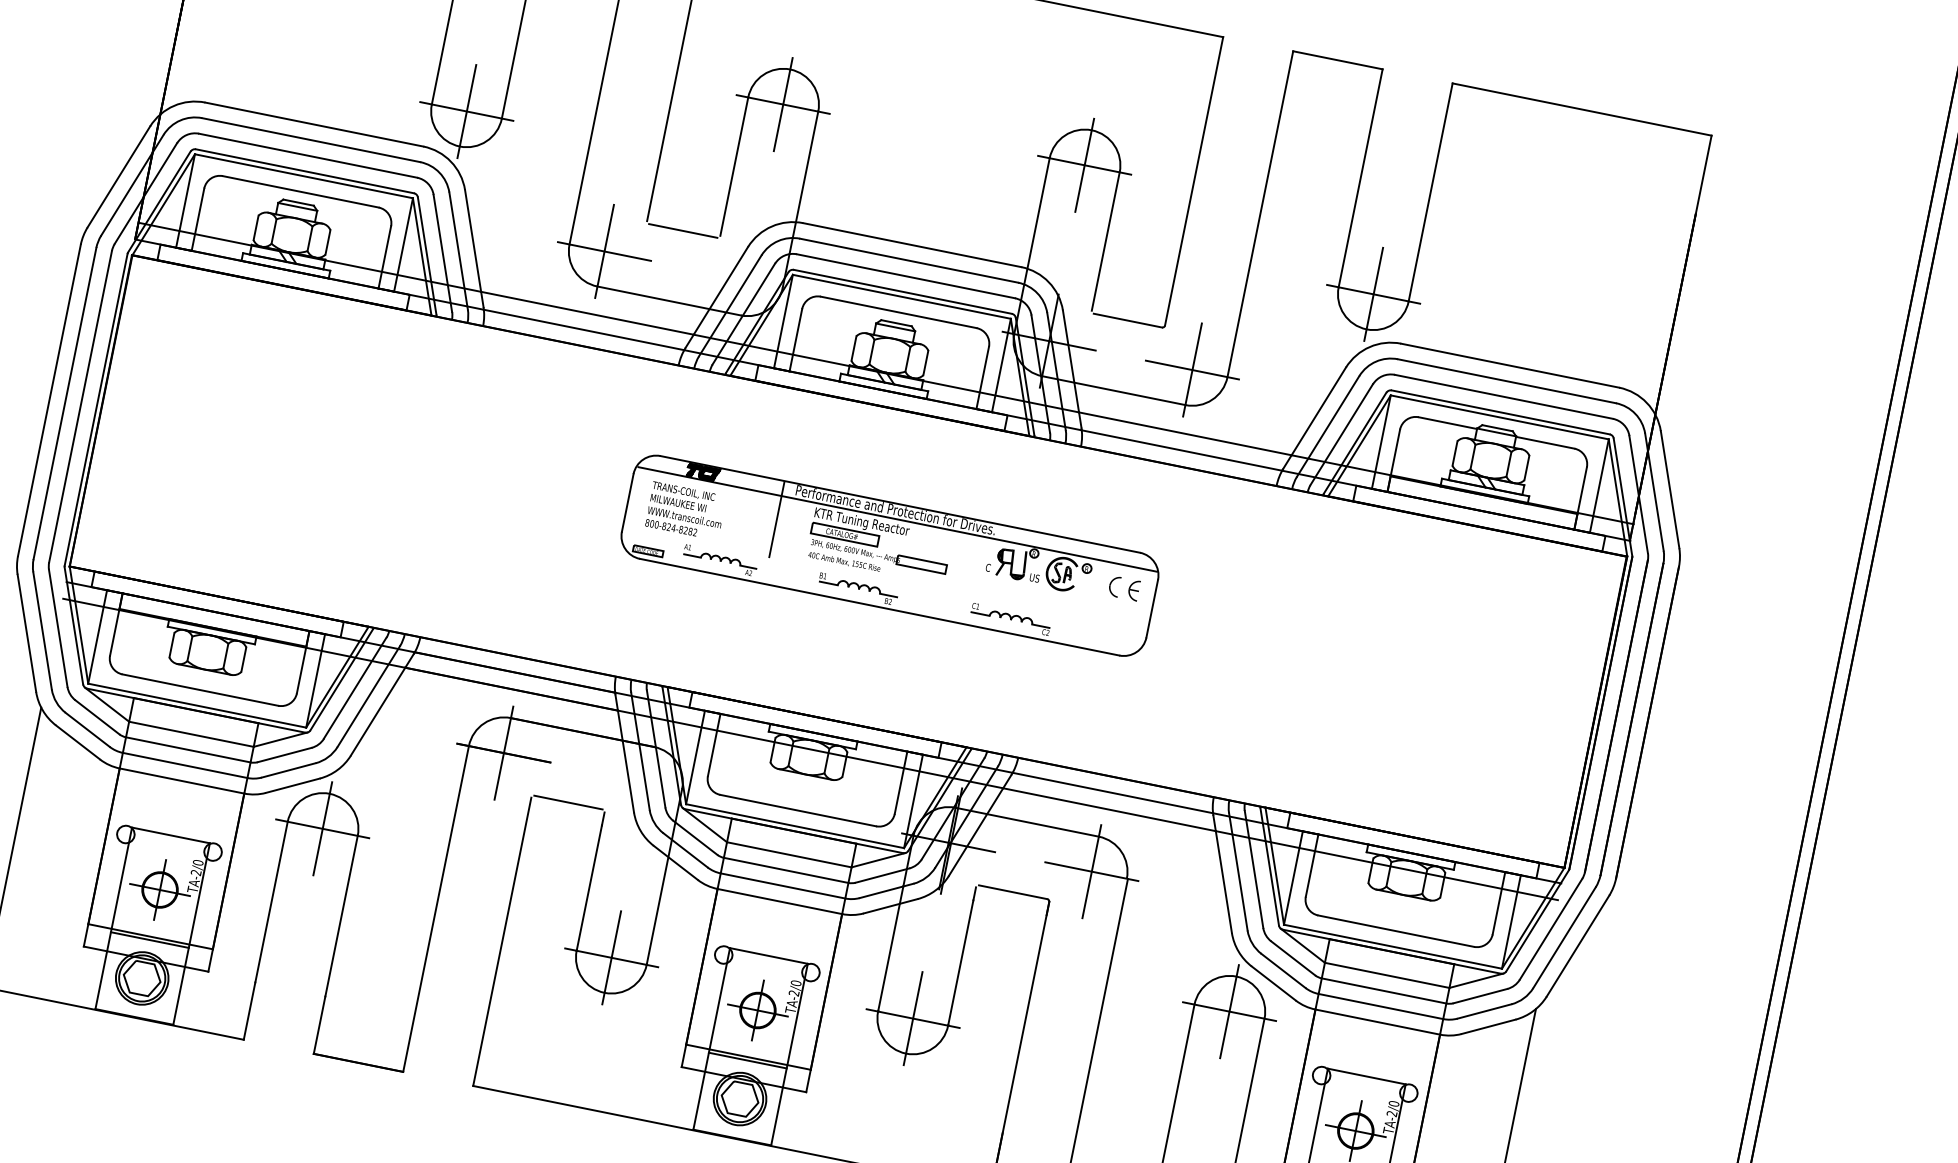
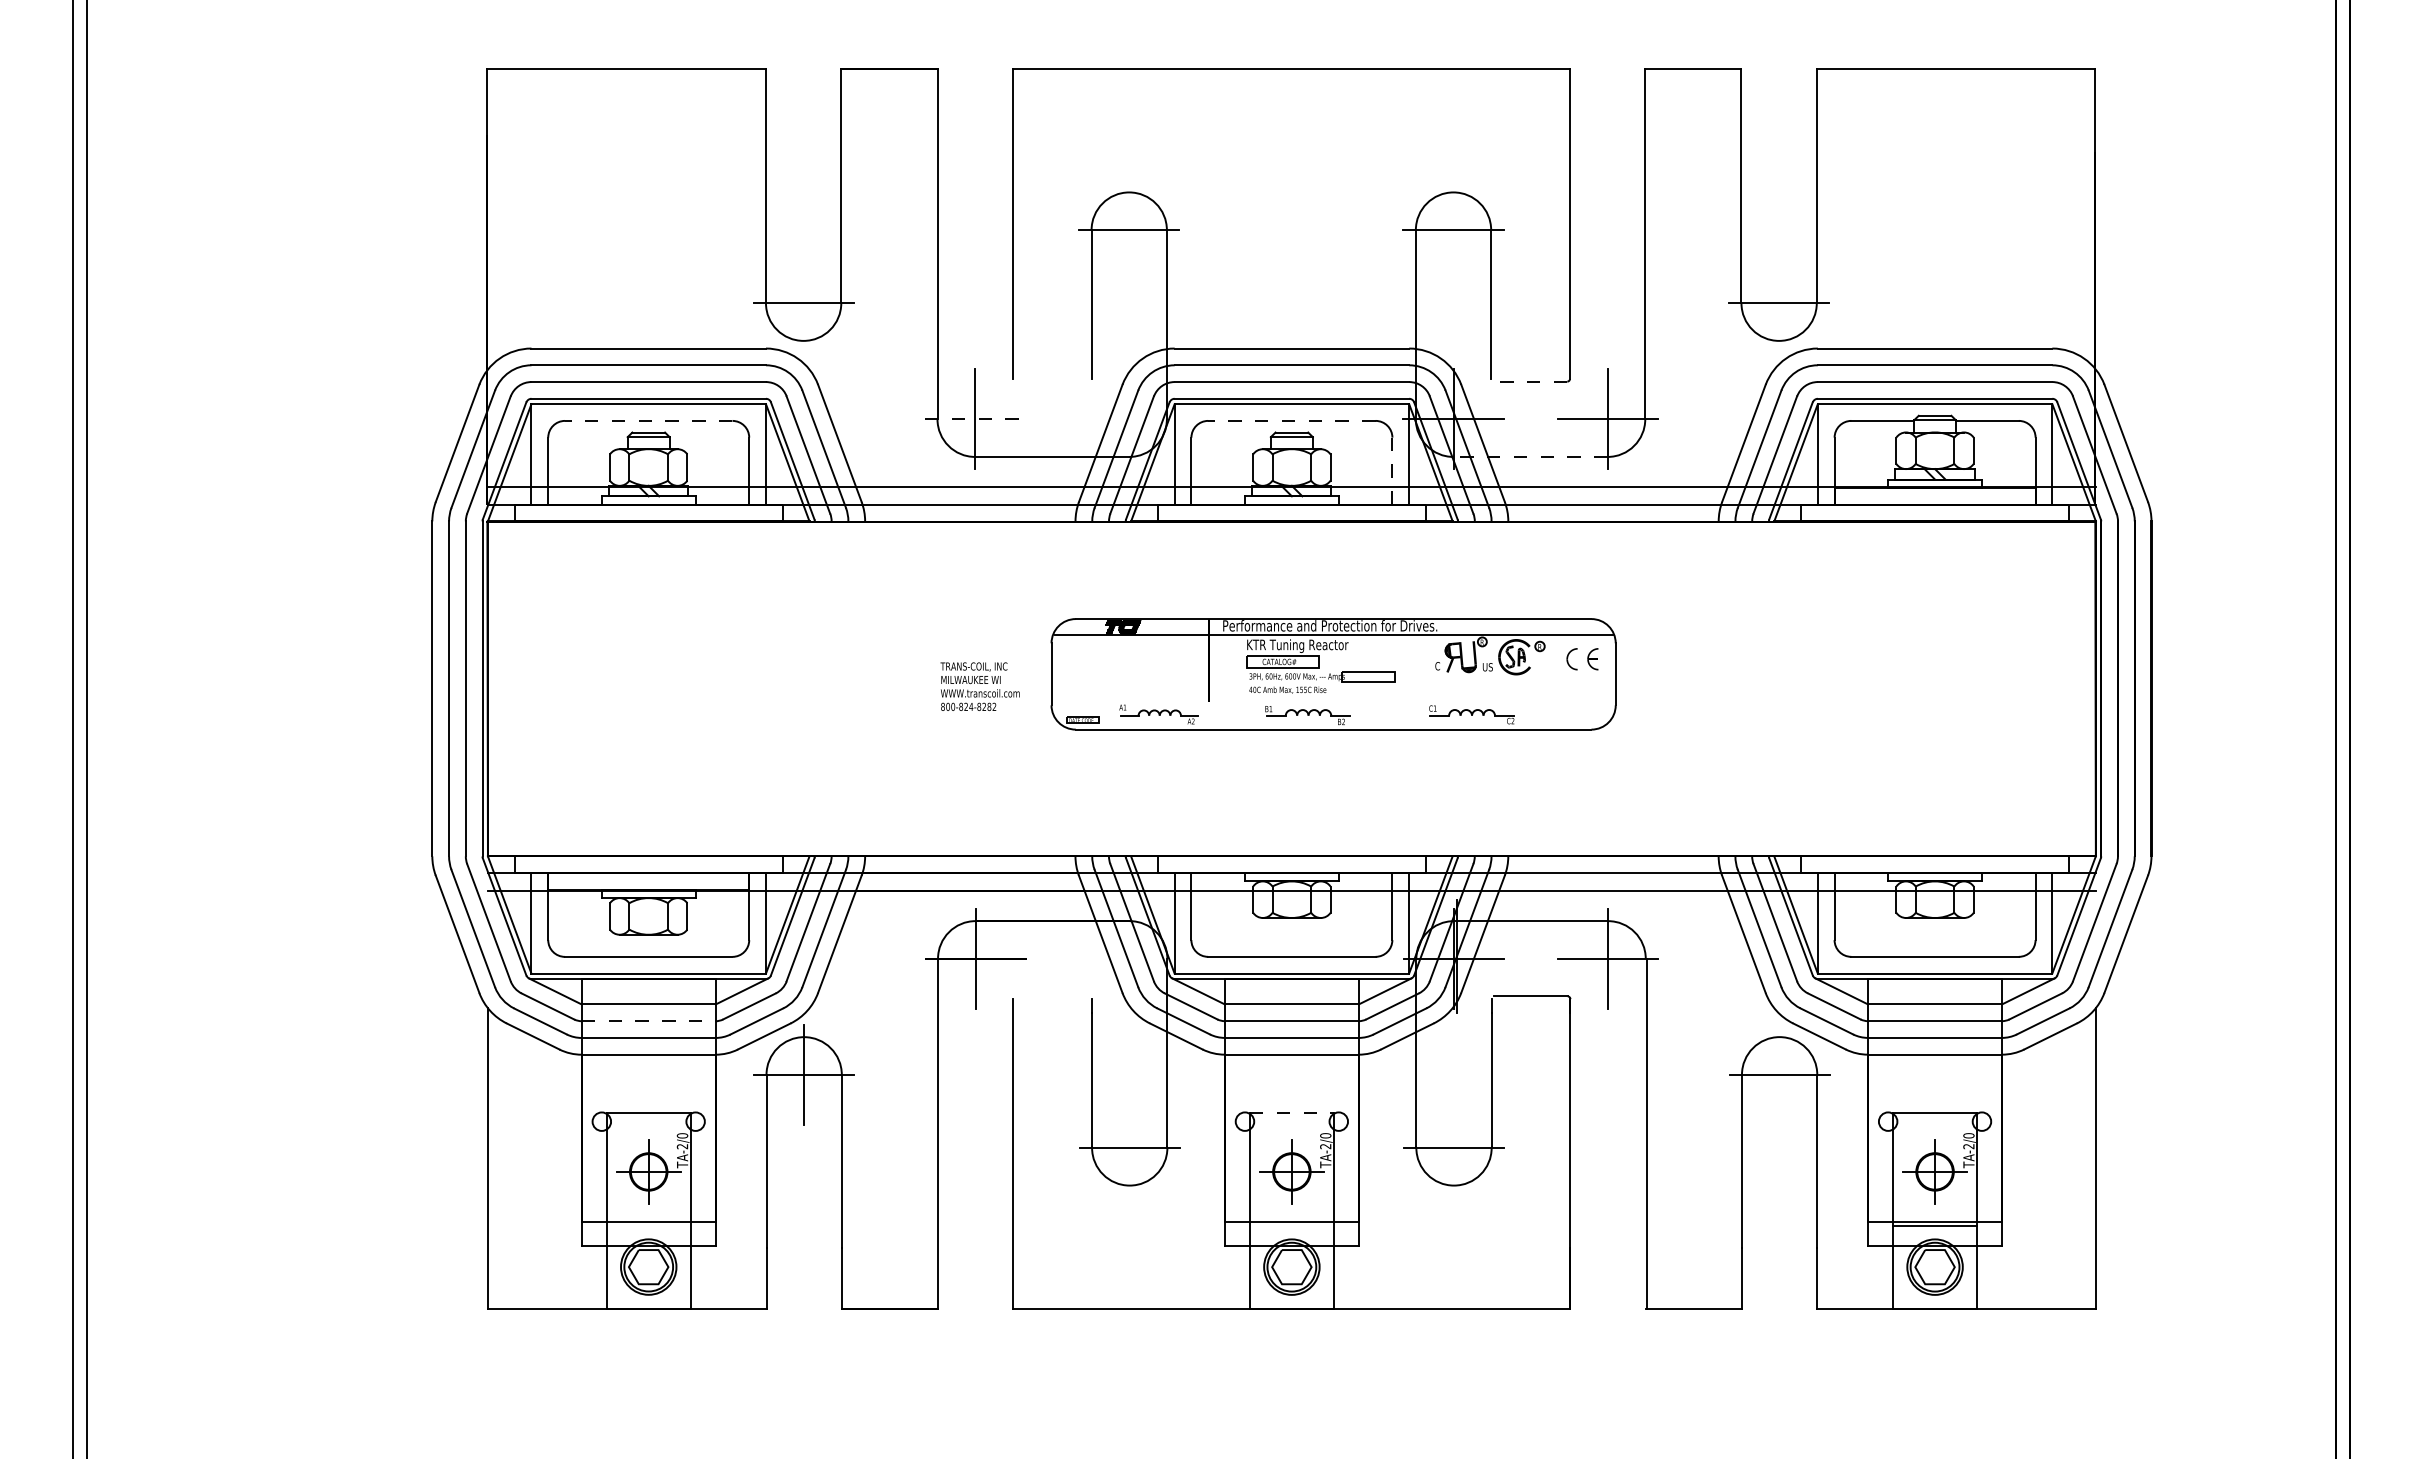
line: (783, 104) -> (1129, 230), removed
line: (466, 111) -> (803, 303), removed
line: (1084, 165) -> (1453, 230), removed
line: (300, 191) -> (648, 420), solid -> dashed
line: (682, 230) -> (1051, 381), removed
line: (604, 251) -> (975, 419), solid -> dashed
line: (1373, 294) -> (1779, 303), removed
line: (898, 311) -> (1291, 420), solid -> dashed
line: (1127, 320) -> (1530, 381), solid -> dashed
line: (982, 377) -> (1392, 470), solid -> dashed
line: (1113, 390) -> (1530, 456), solid -> dashed
text: (685, 510) -> (979, 686), moved
line: (188, 750) -> (648, 1021), solid -> dashed
line: (568, 802) -> (1052, 996), removed
line: (149, 939) -> (648, 1225), removed
line: (768, 956) -> (1291, 1113), solid -> dashed
line: (611, 957) -> (1129, 1147), removed
line: (1229, 1011) -> (1779, 1074), removed
line: (913, 1018) -> (1454, 1147), removed
line: (747, 1060) -> (1291, 1225), removed

